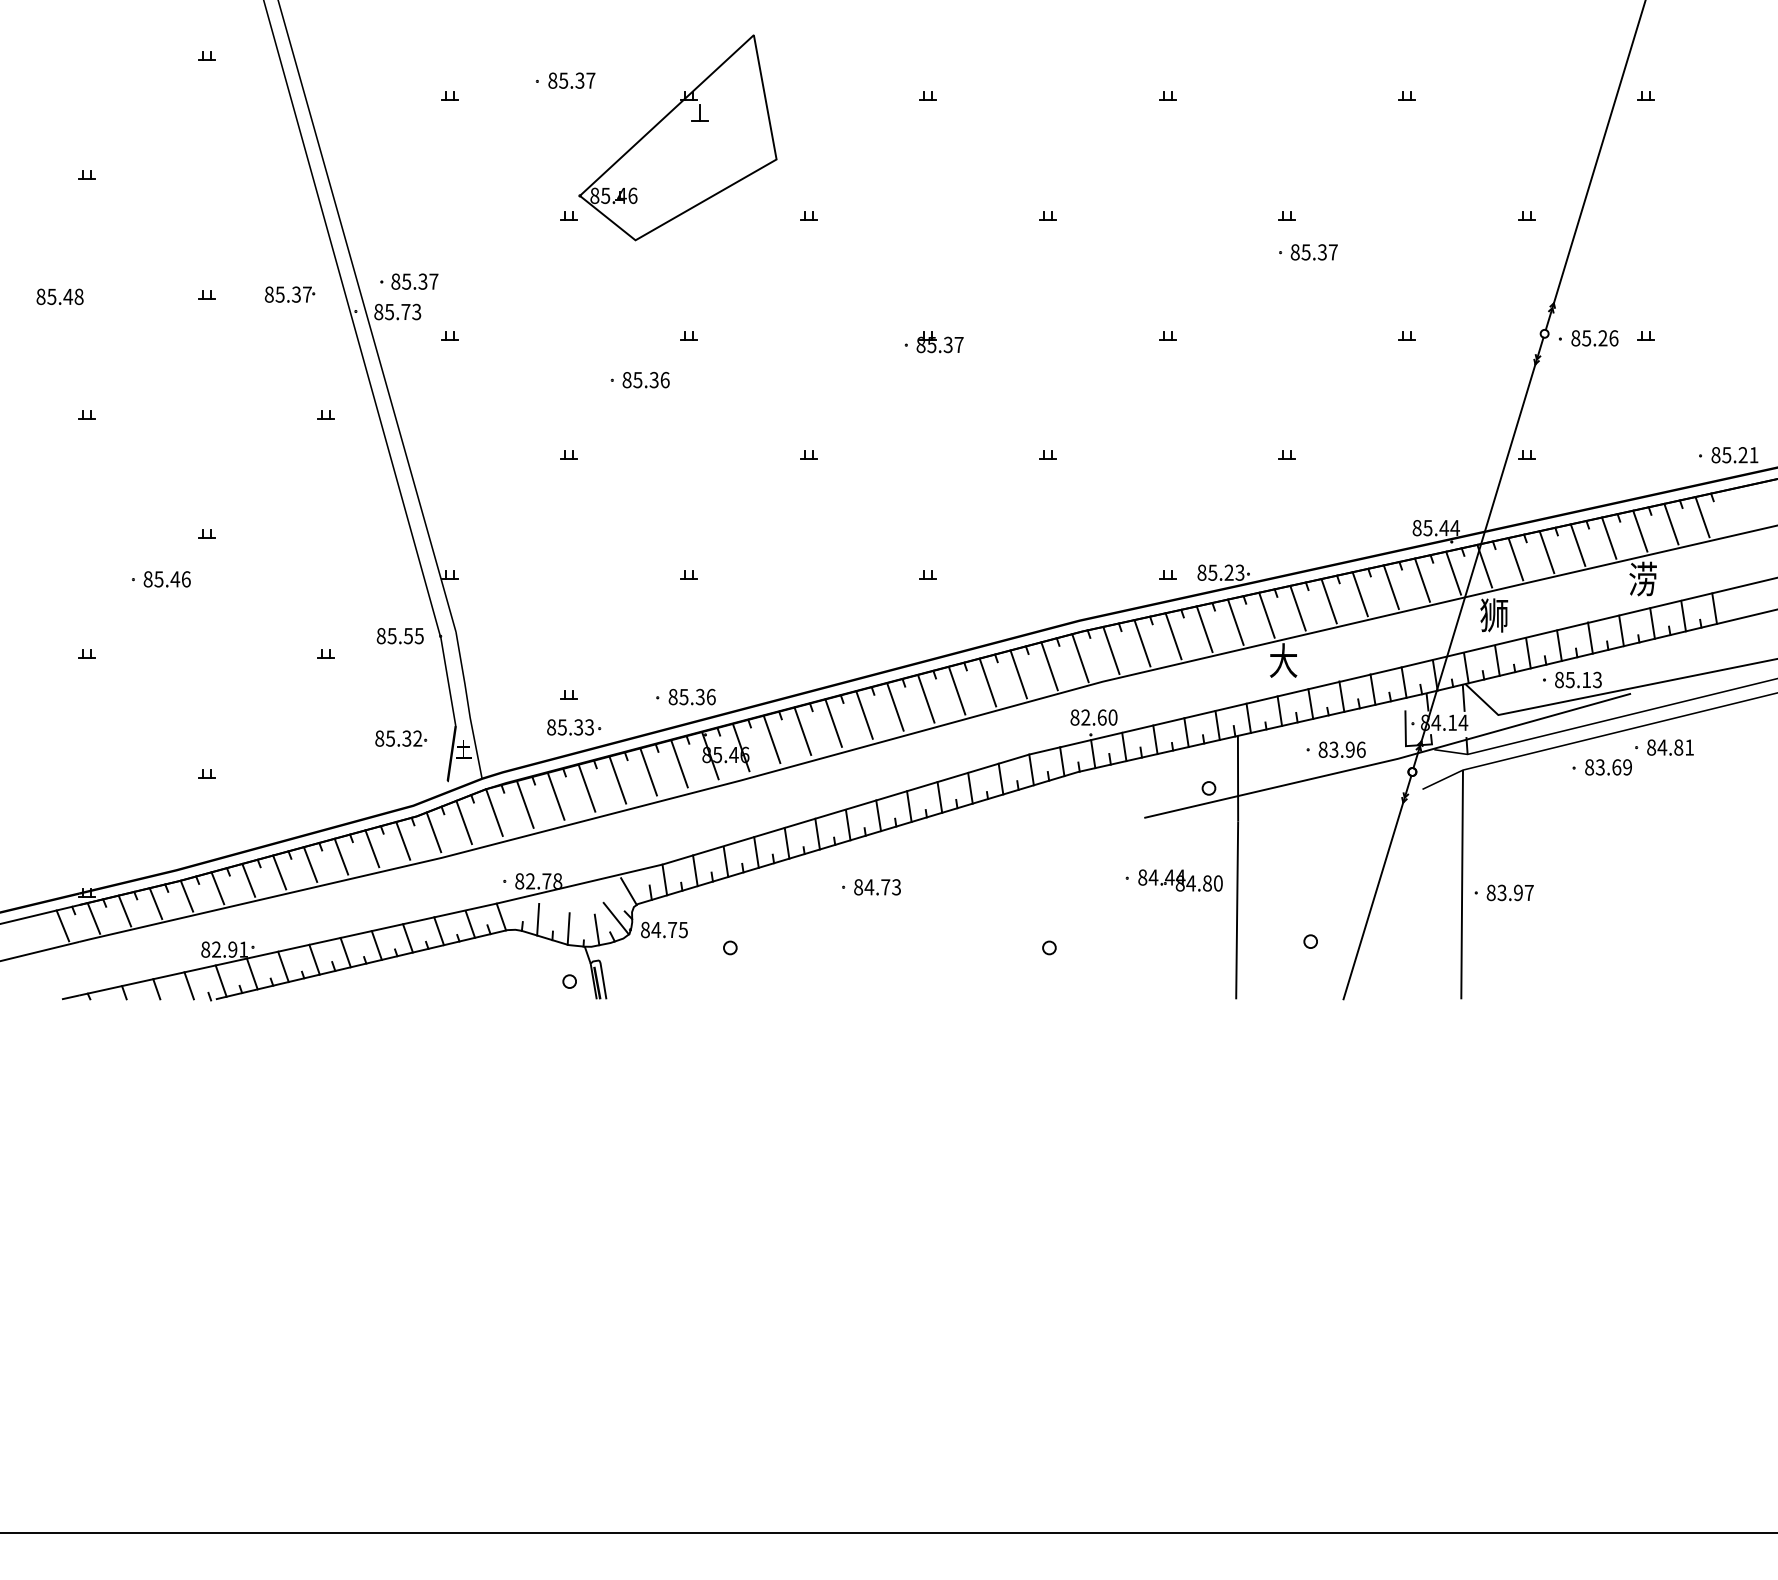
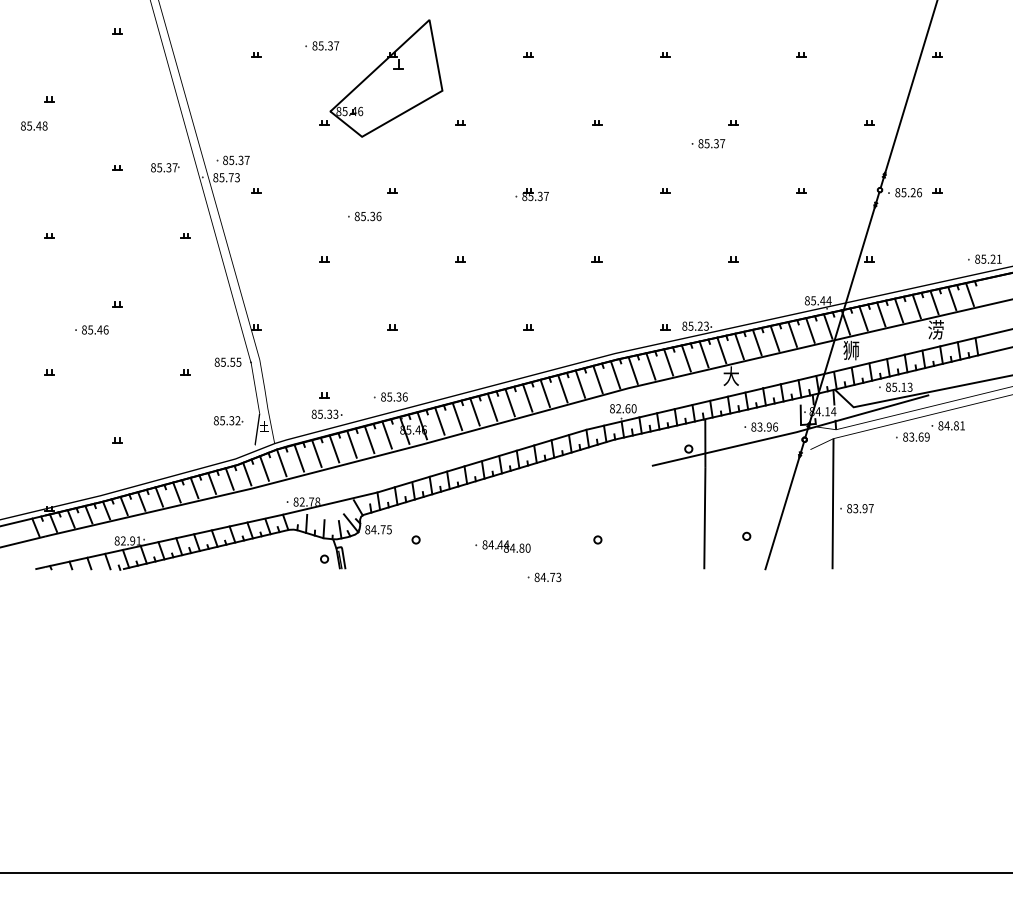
text: (1308, 252) -> (708, 143), moved
text: (60, 295) -> (34, 125), moved
text: (1173, 880) -> (502, 546), moved
text: (871, 887) -> (544, 577), moved

